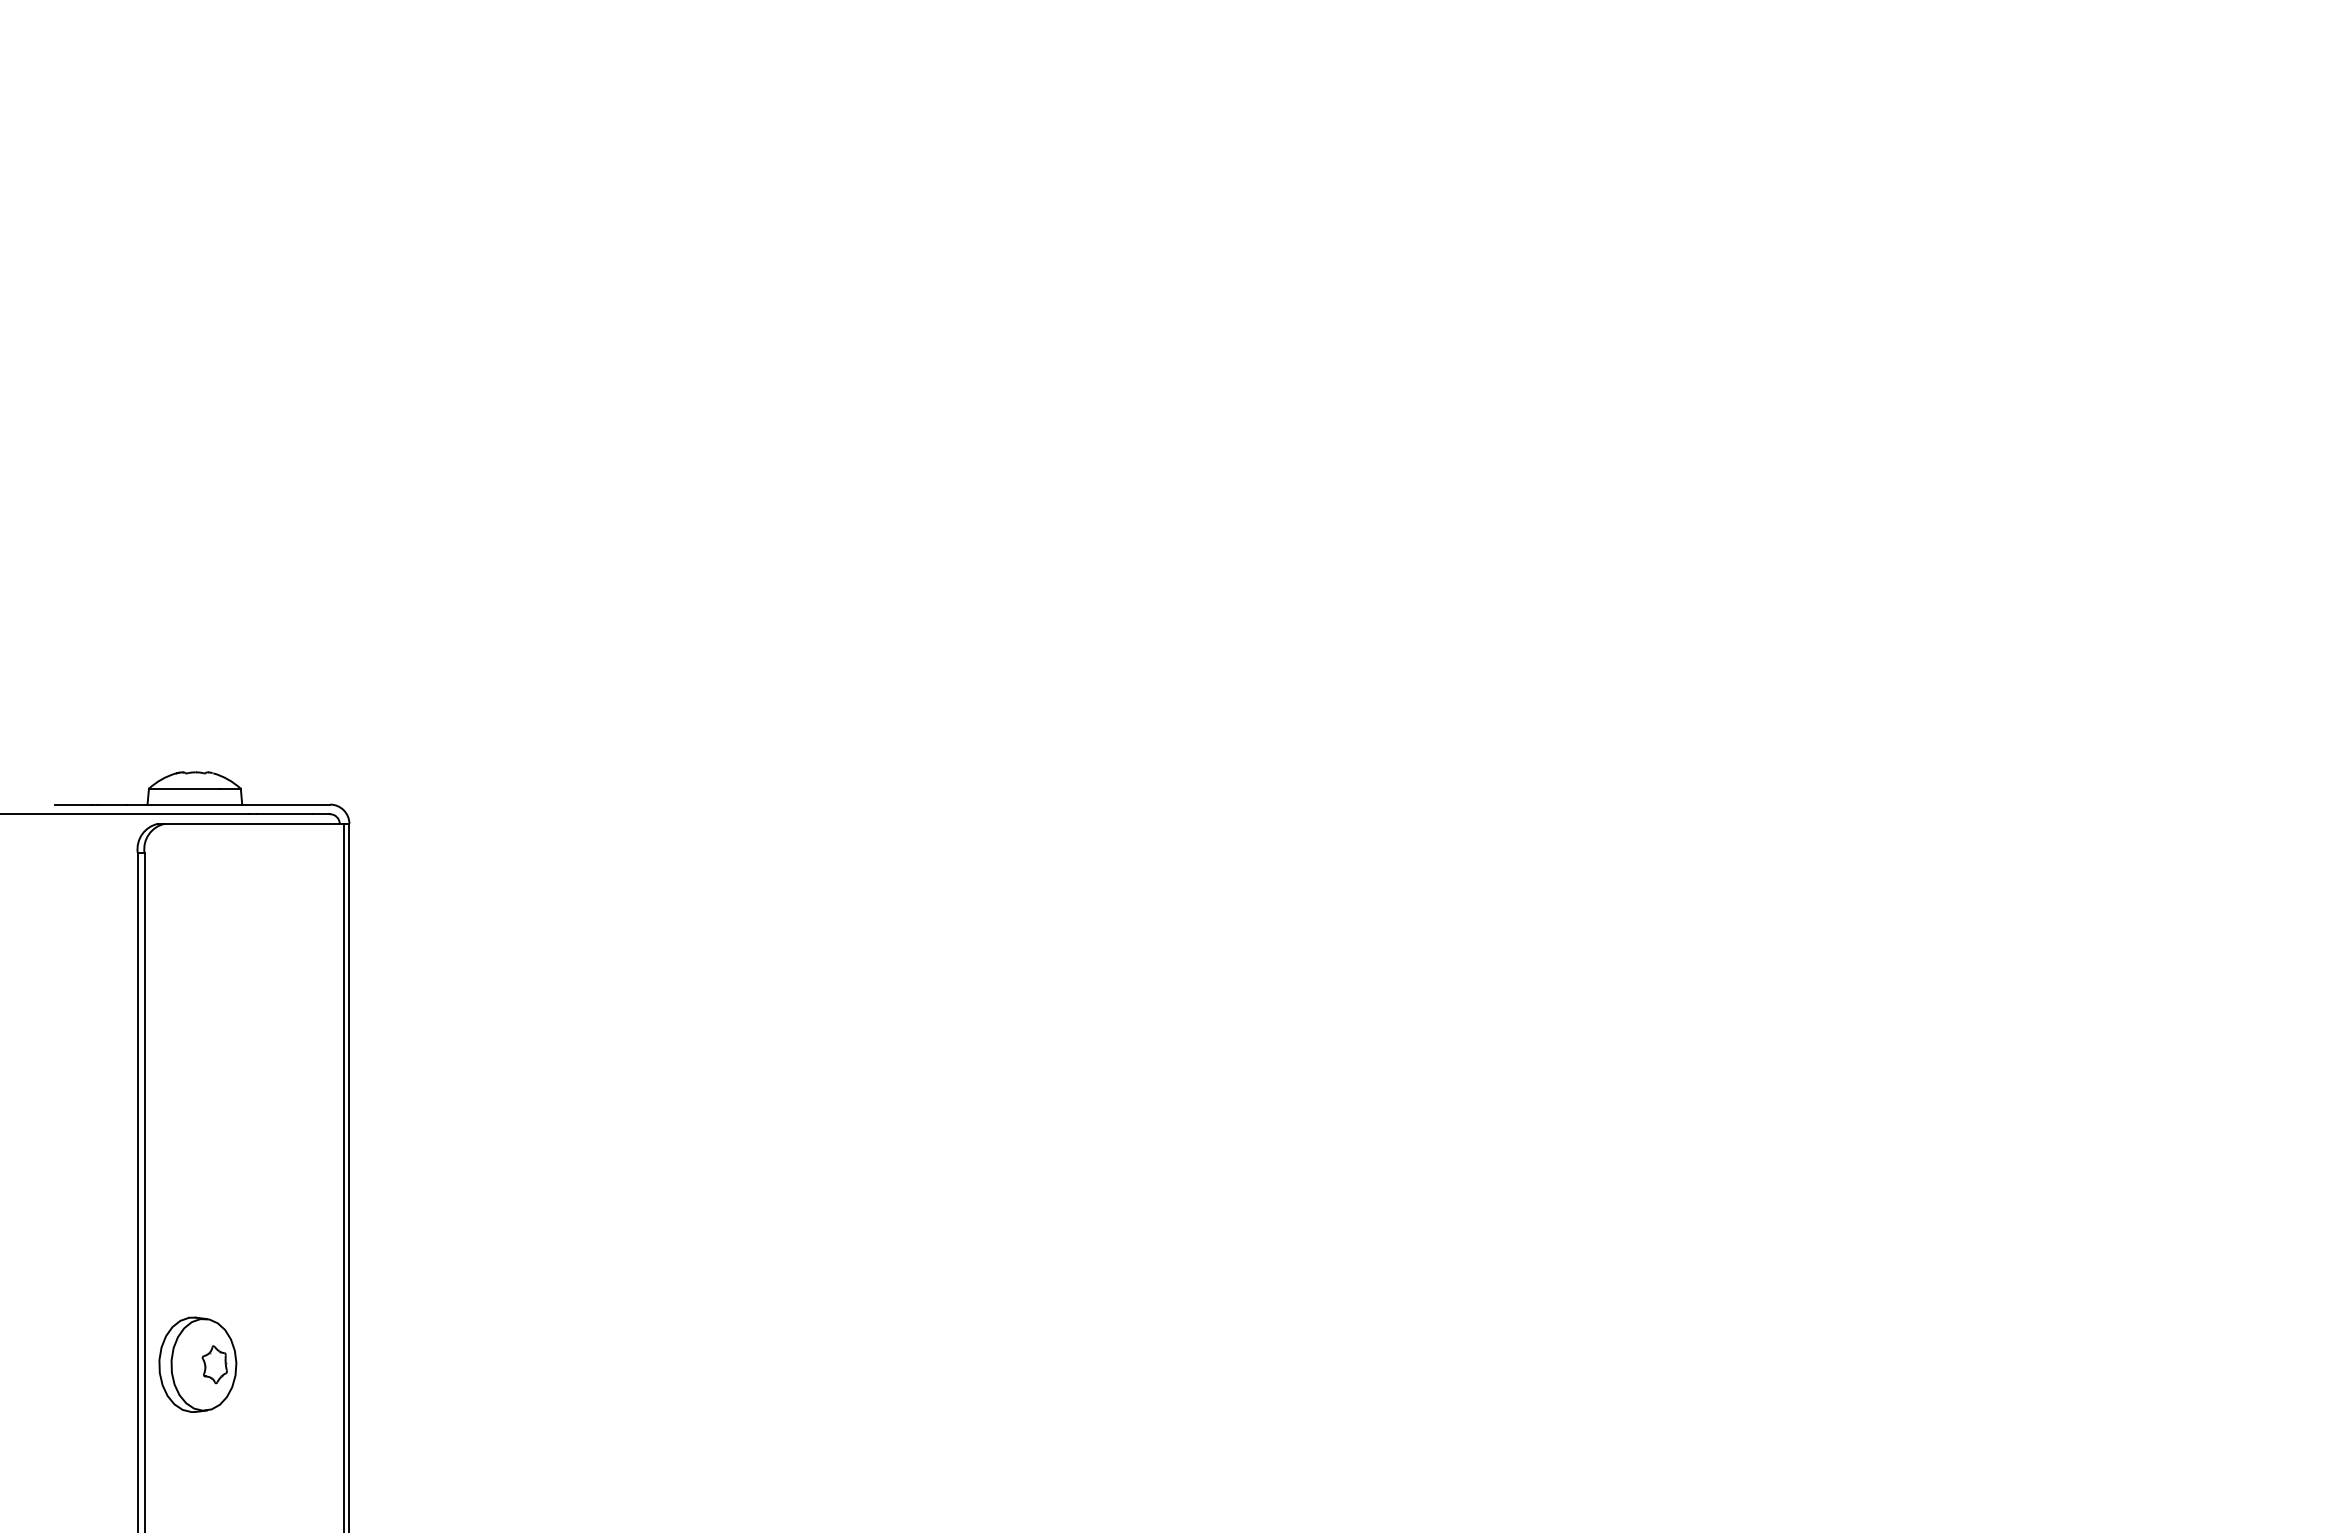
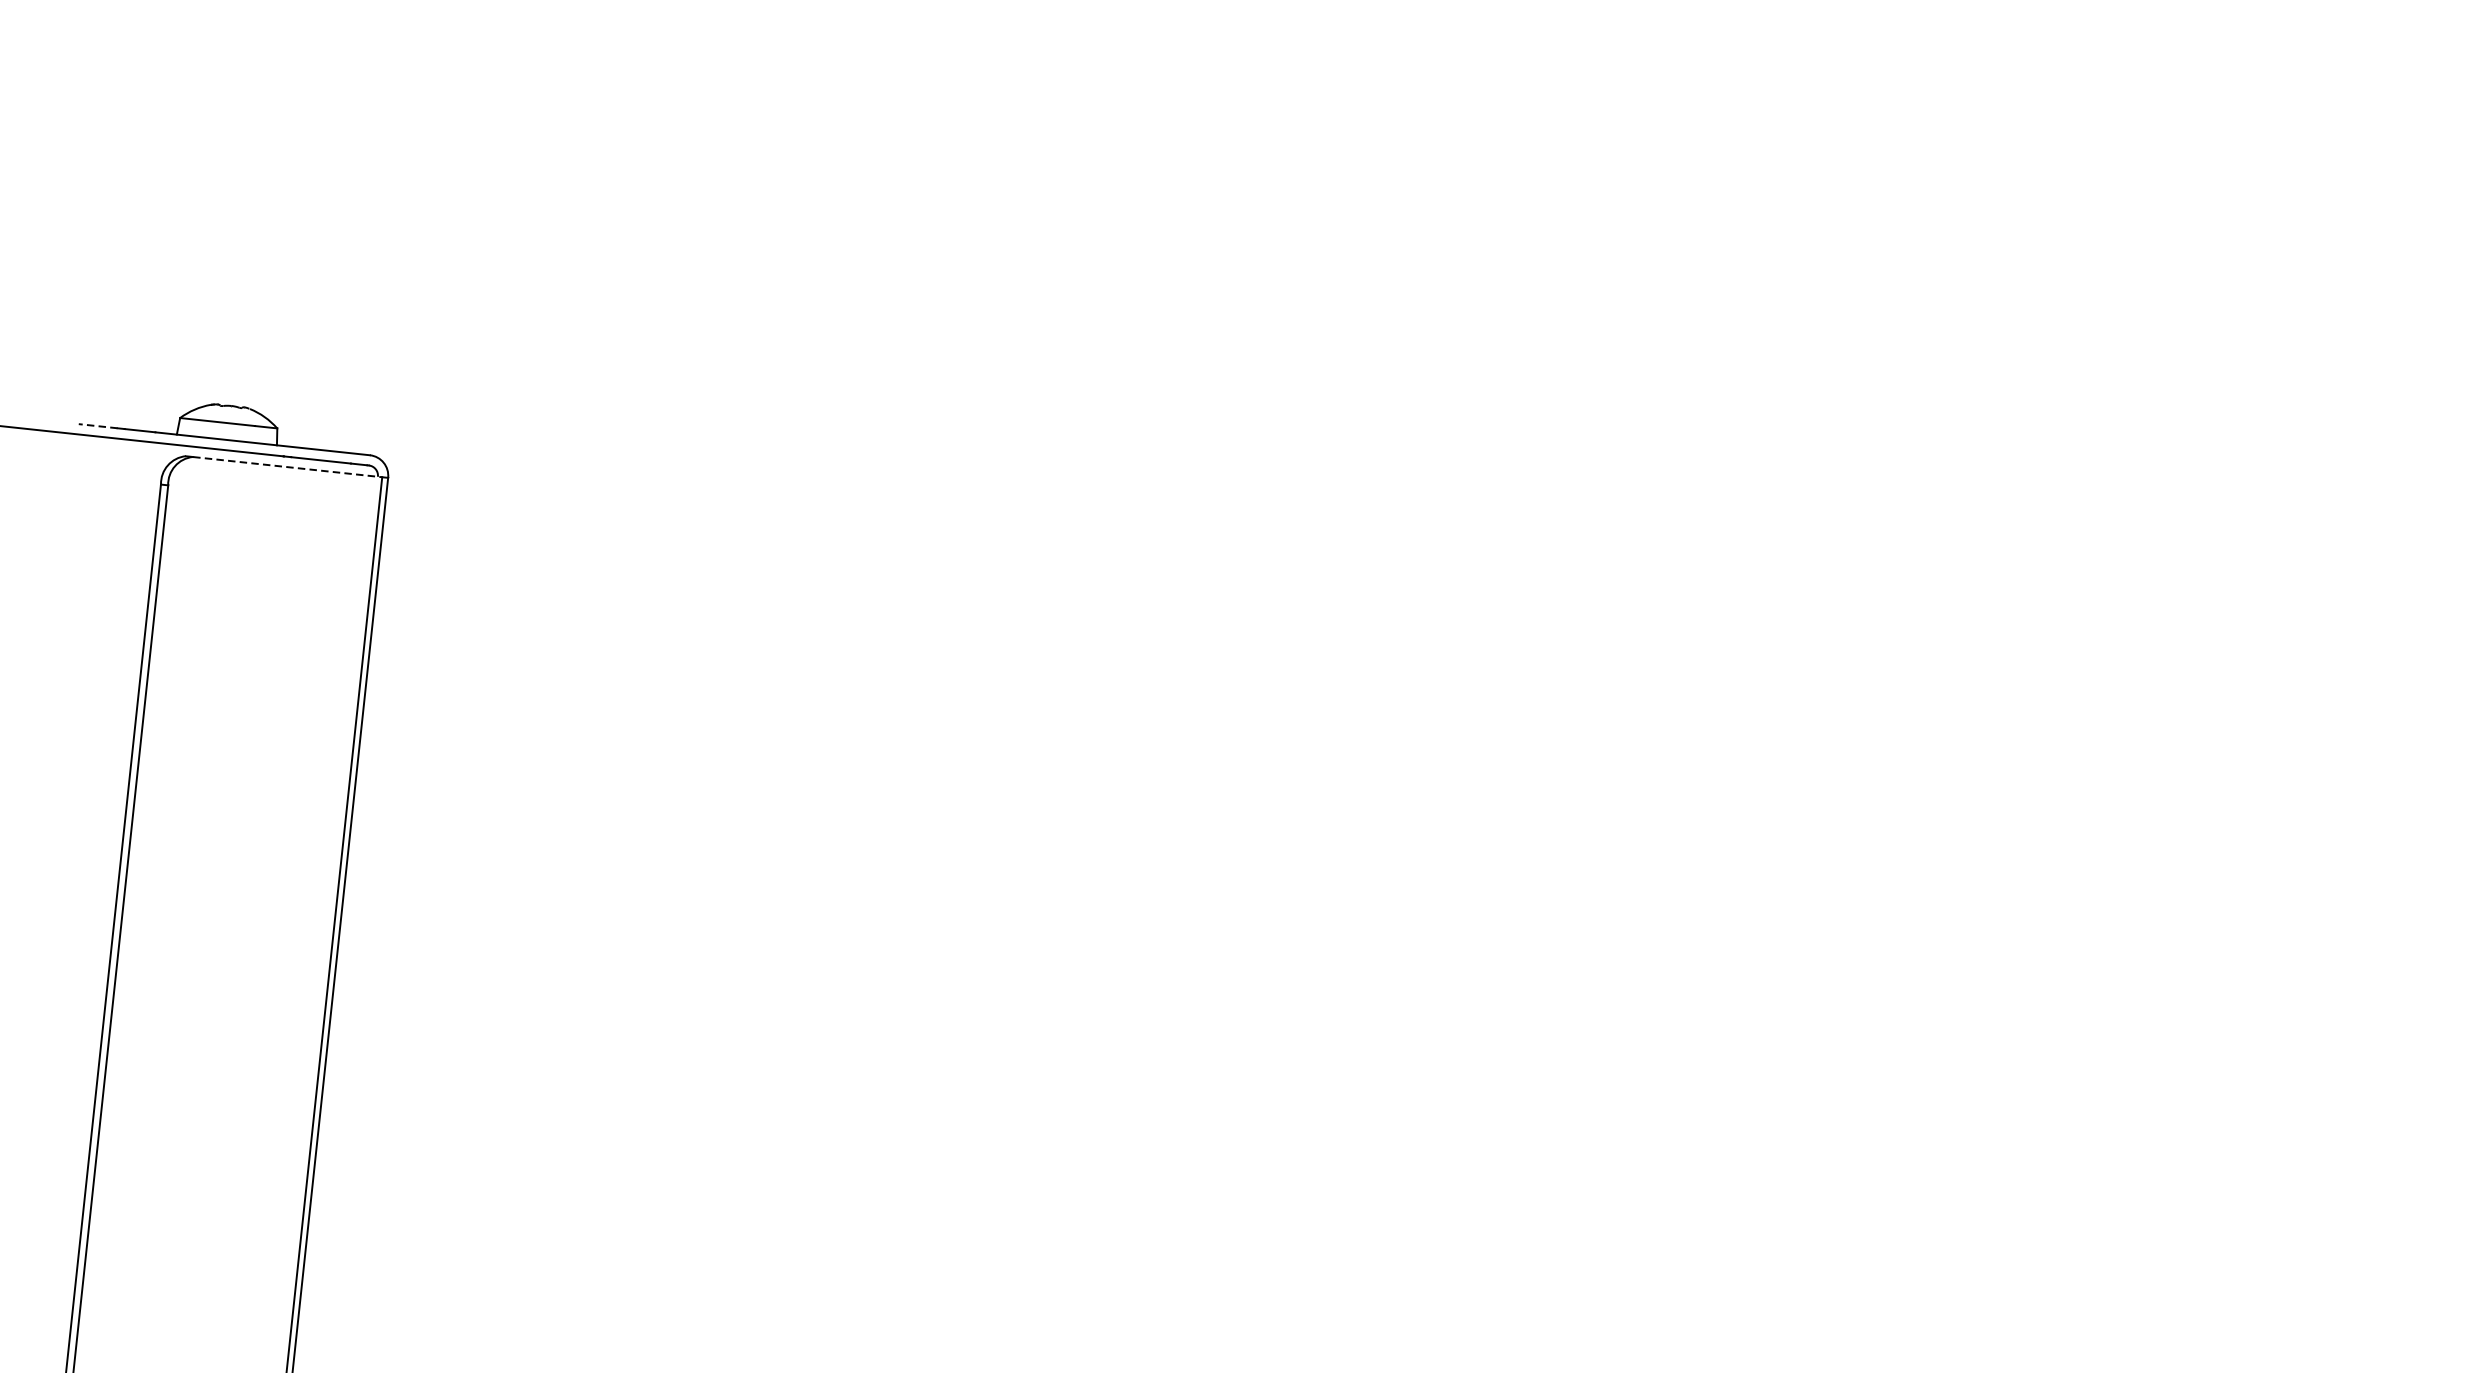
line: (72, 804) -> (97, 426), solid -> dashed
line: (254, 823) -> (287, 466), solid -> dashed
part: (197, 1364) -> (166, 1032), removed

